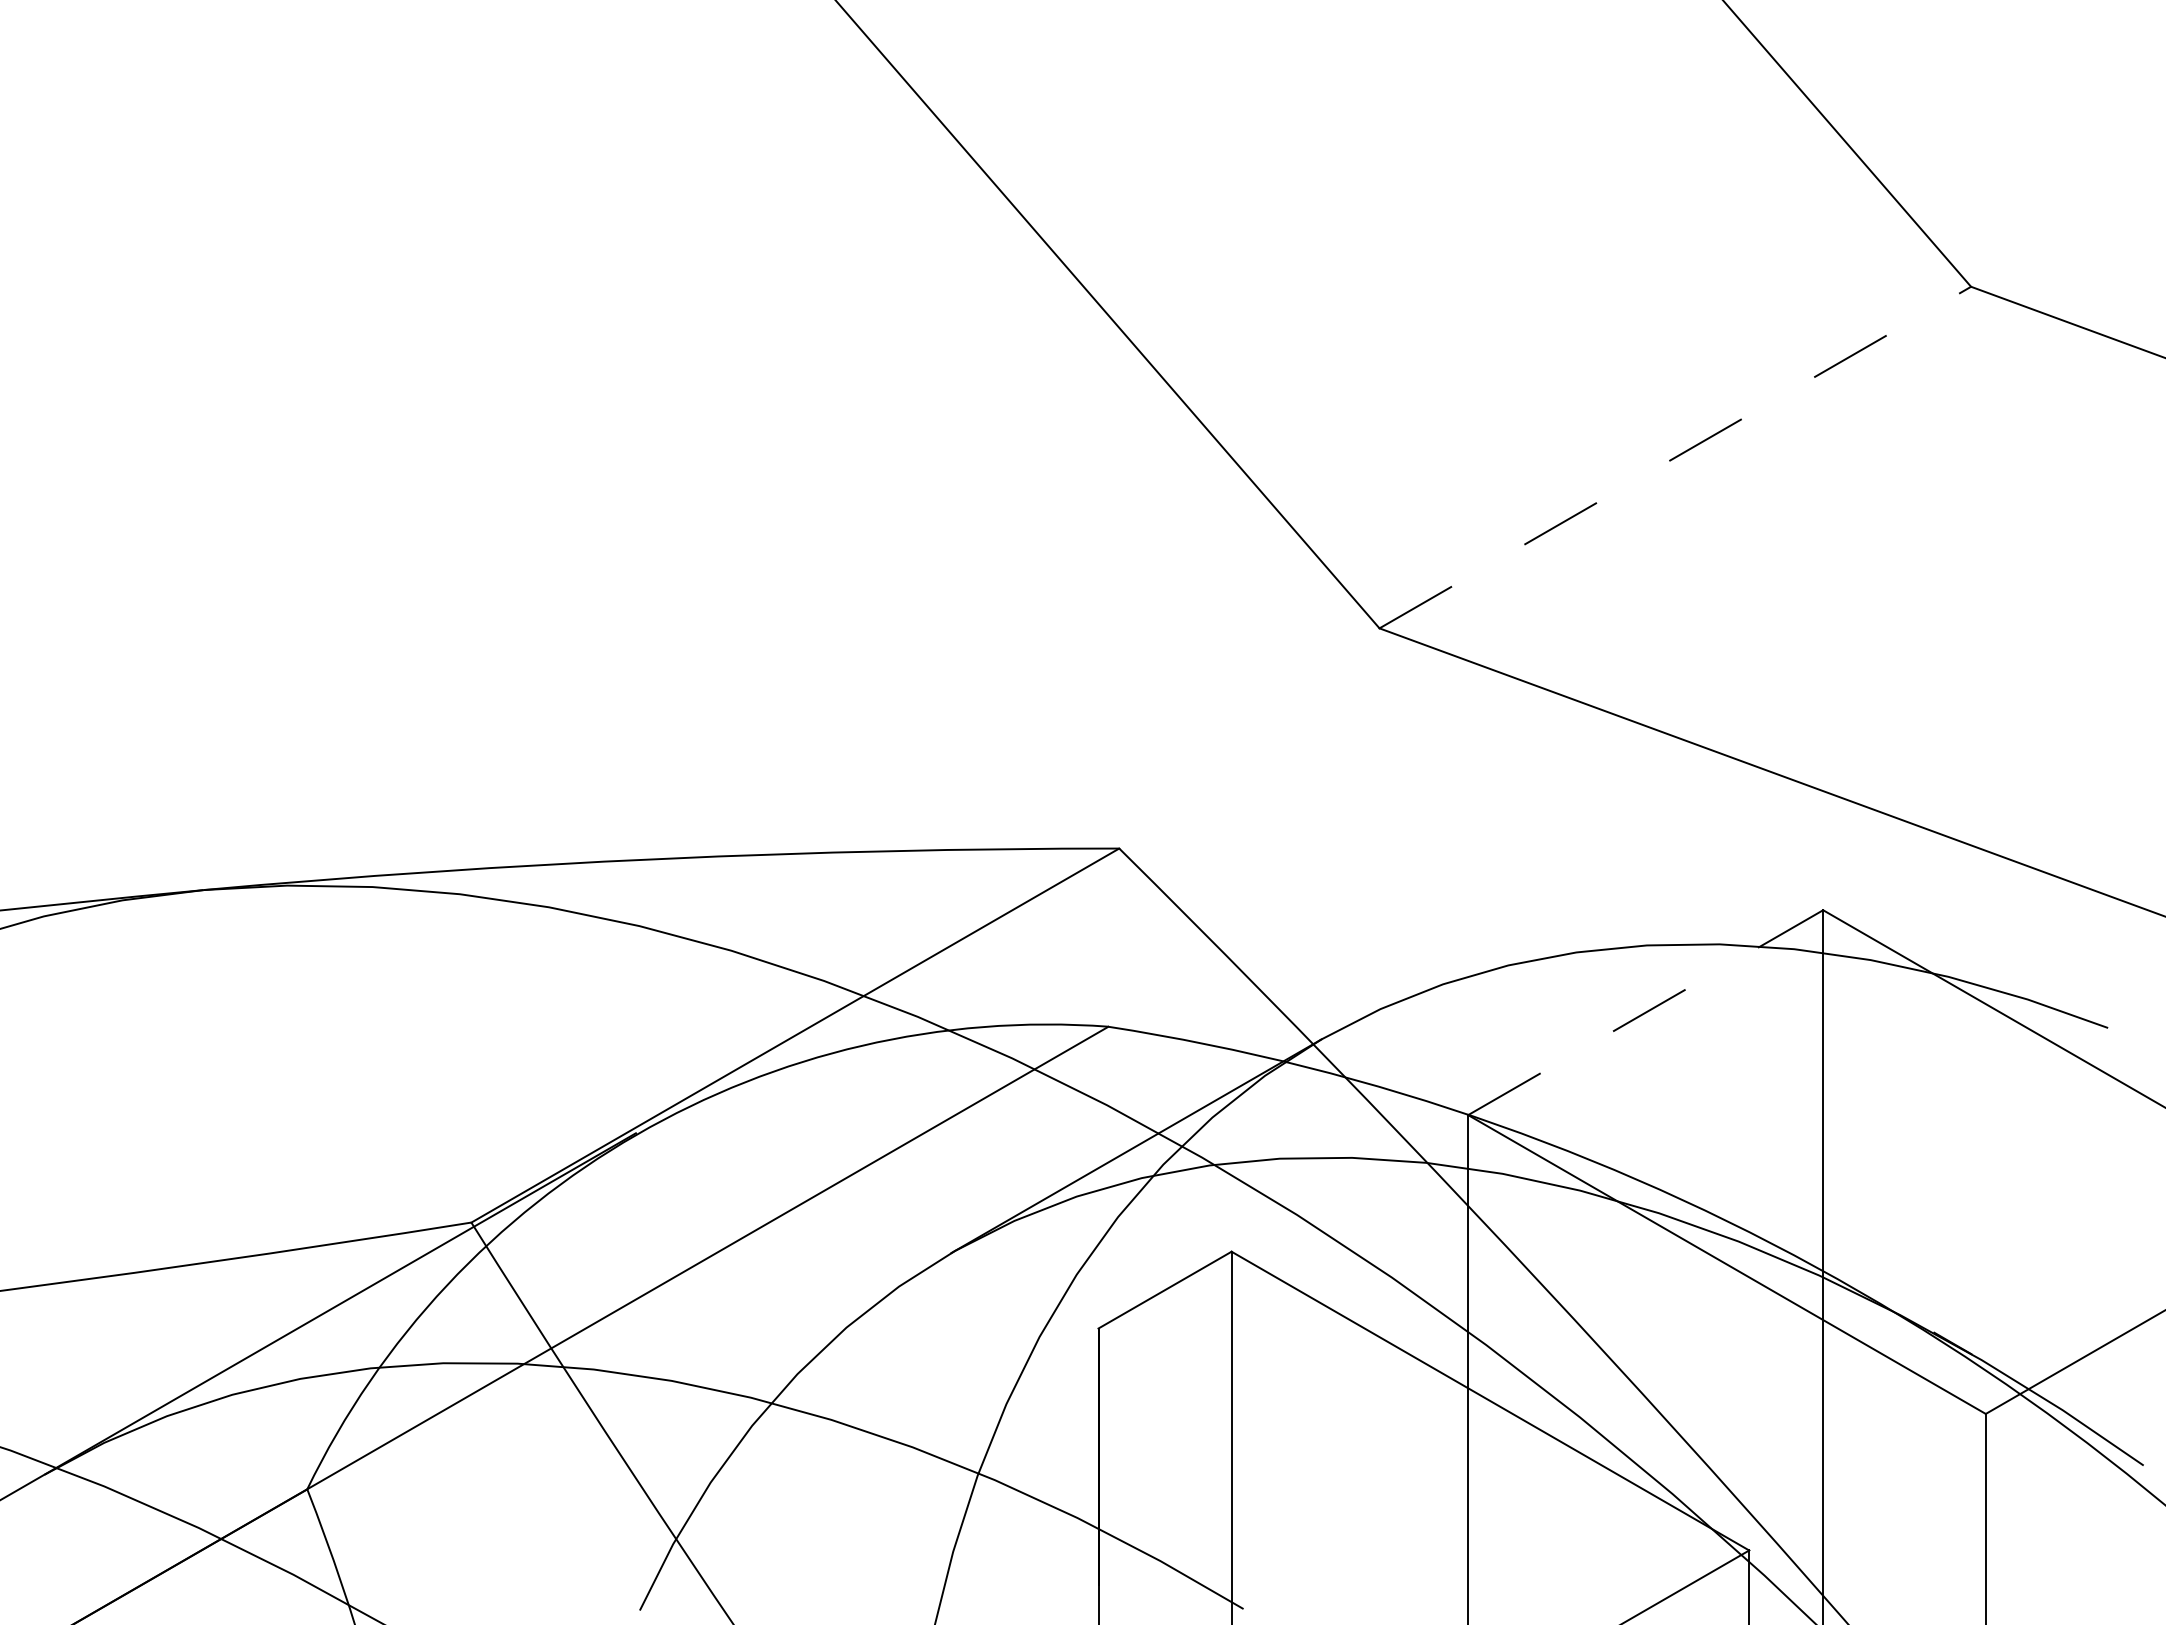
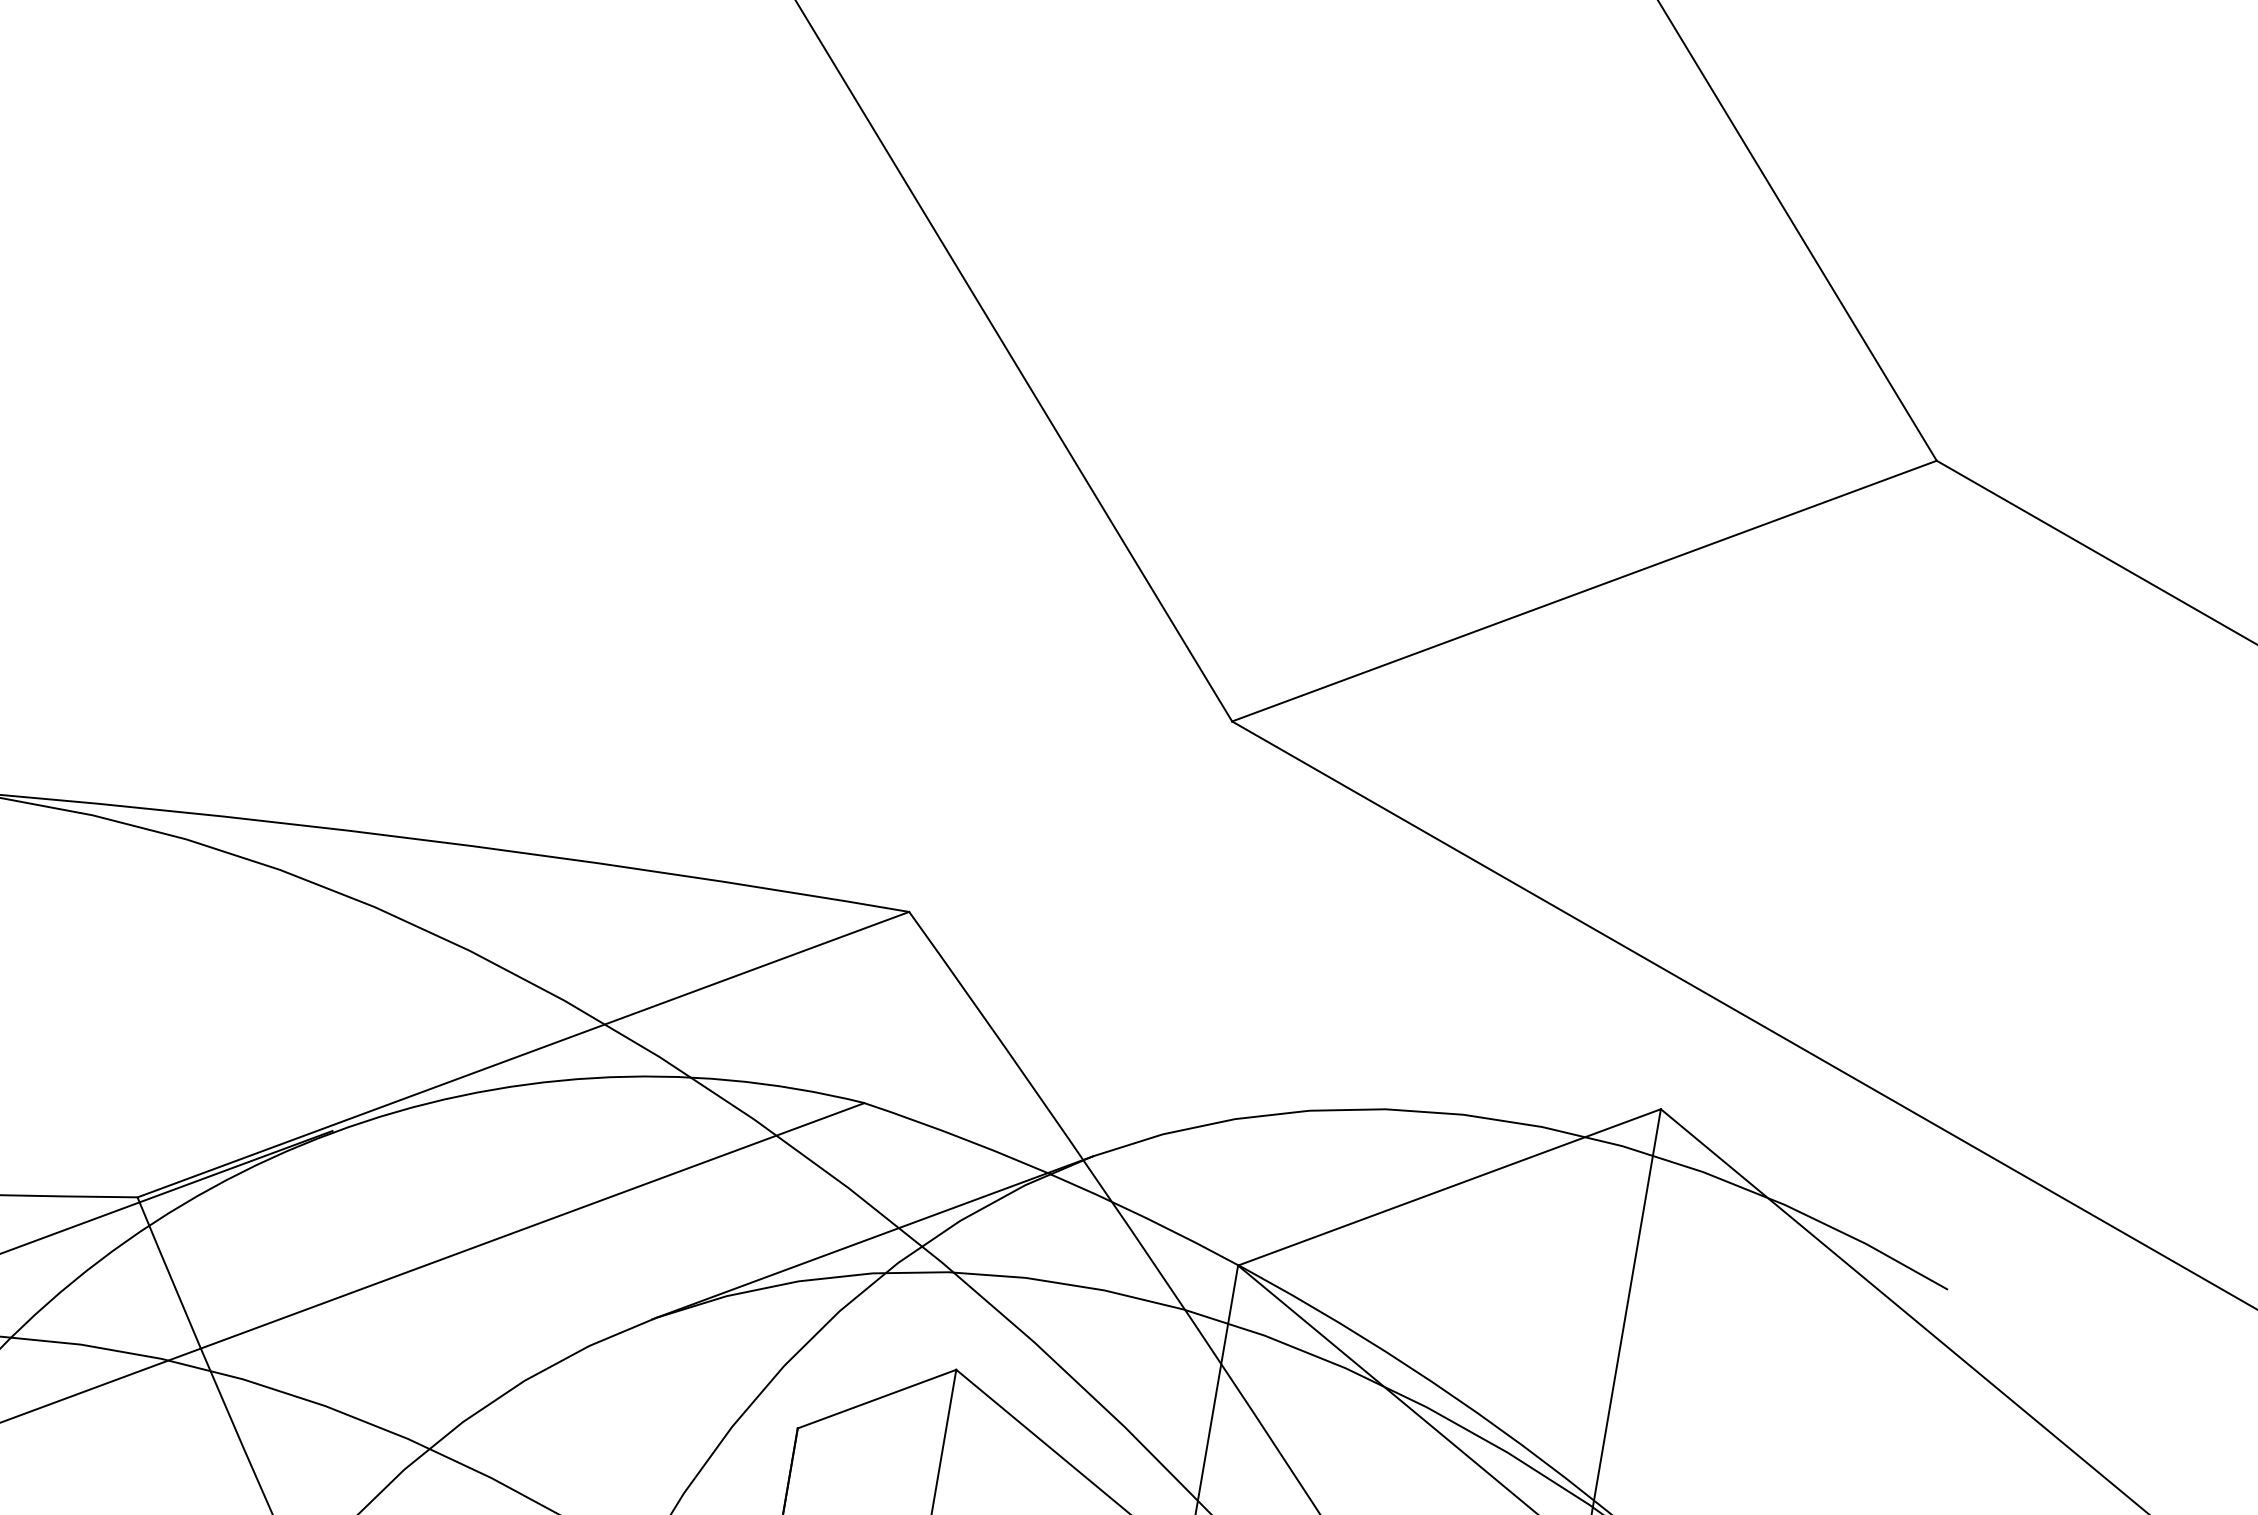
line: (1675, 457) -> (1584, 591), dashed -> solid
line: (1645, 1012) -> (1449, 1187), dashed -> solid

